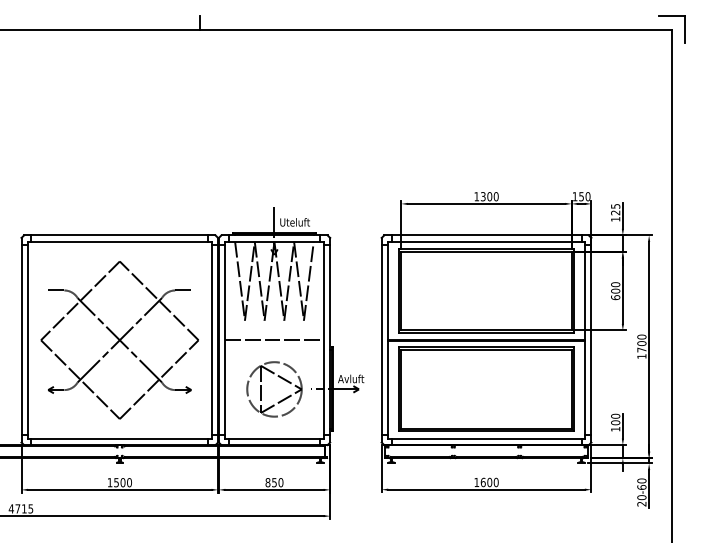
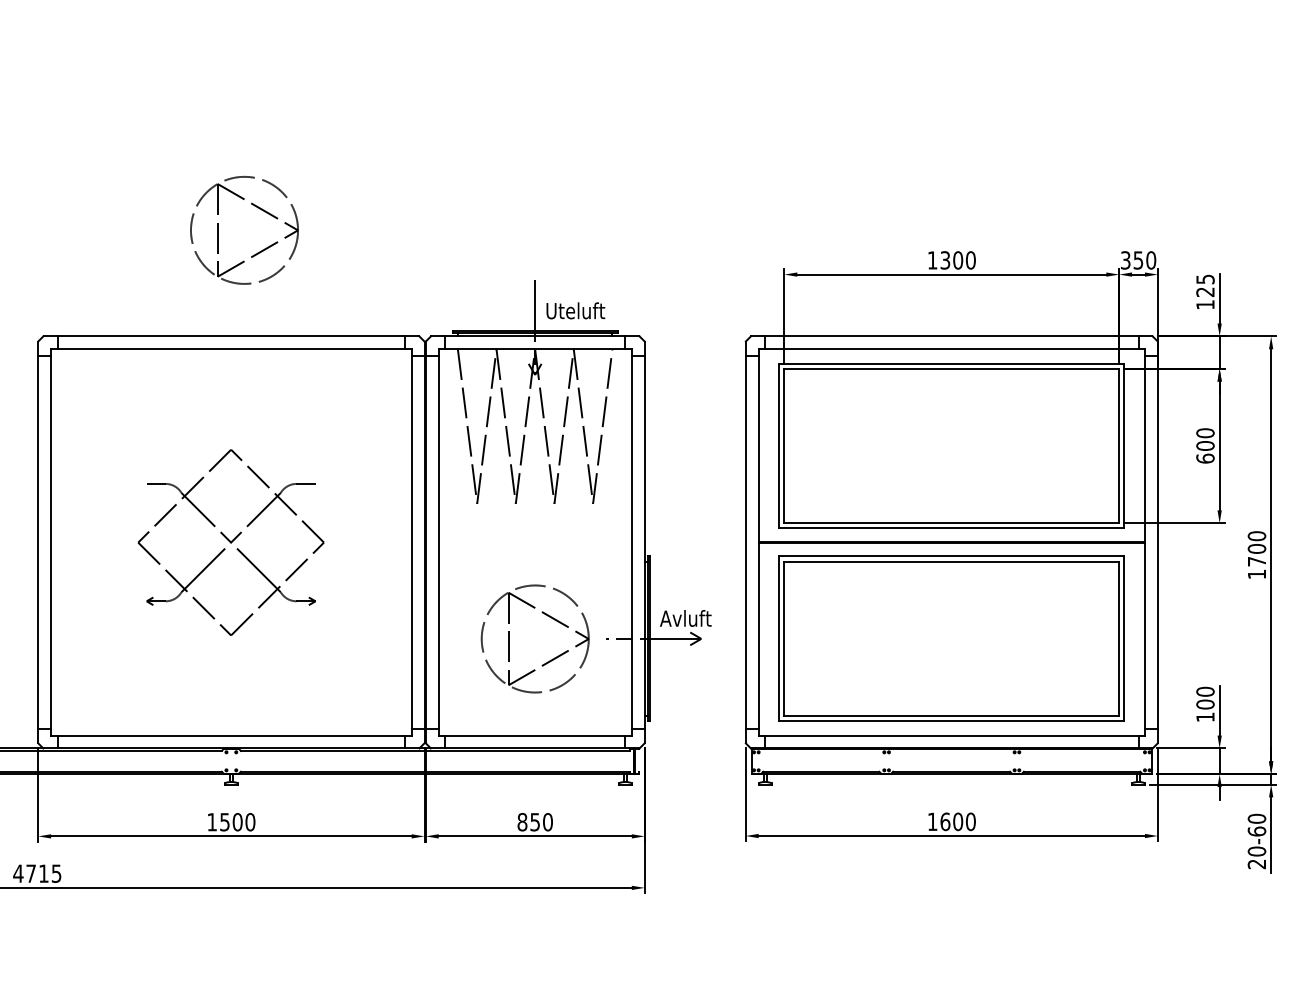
part: (132, 170) -> (256, 208), added
text: (575, 196) -> (1126, 260), 150 -> 350
part: (119, 340) -> (230, 542), size x0.6
line: (274, 340) -> (535, 542), removed

